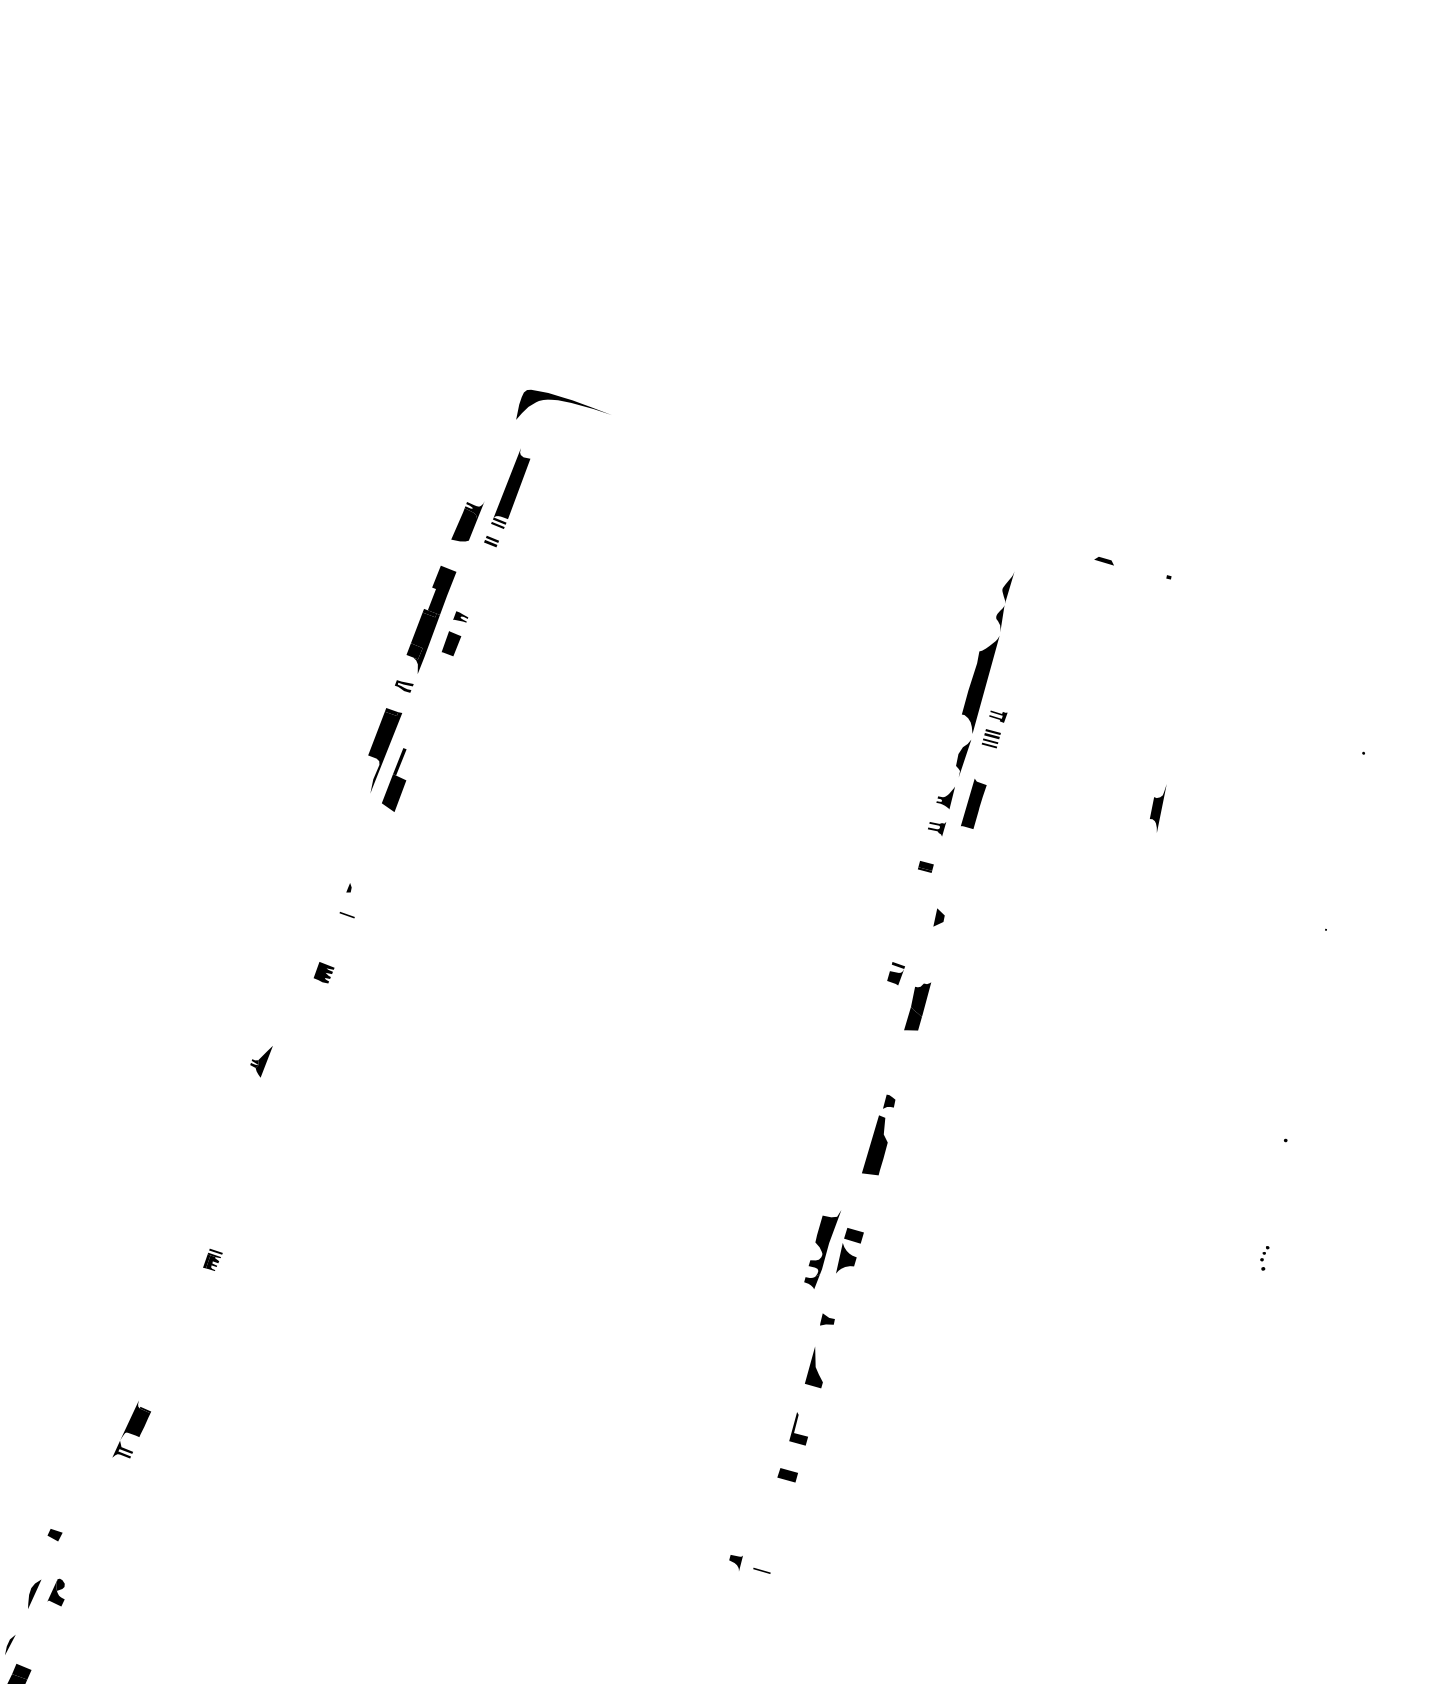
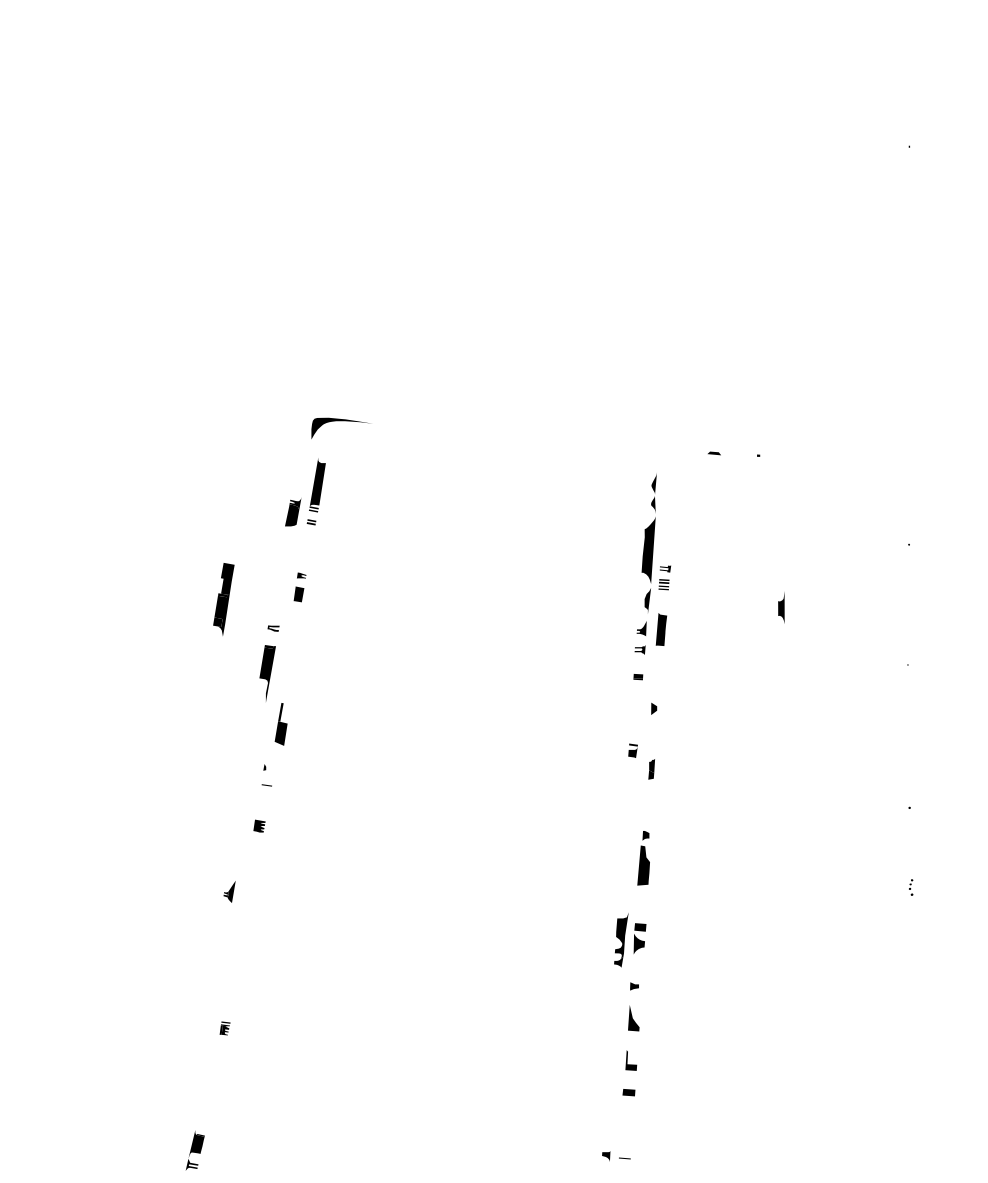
part: (429, 619) -> (223, 599), moved
part: (395, 779) -> (280, 724), moved
part: (917, 1006) -> (651, 769), size x0.6

